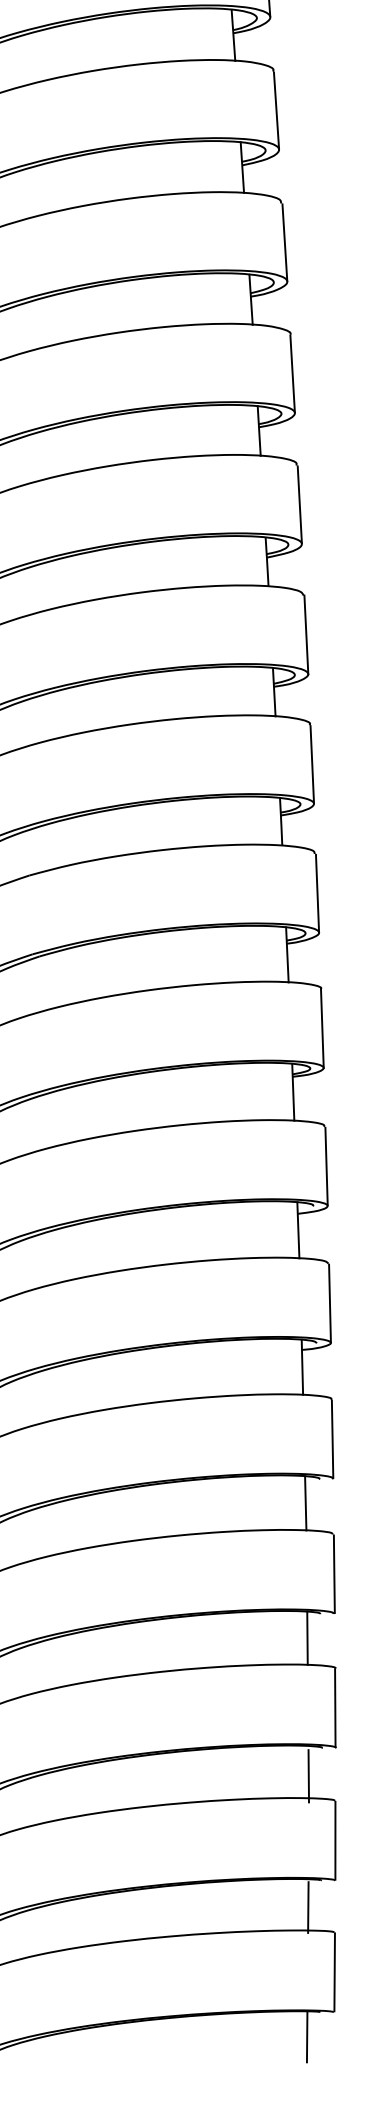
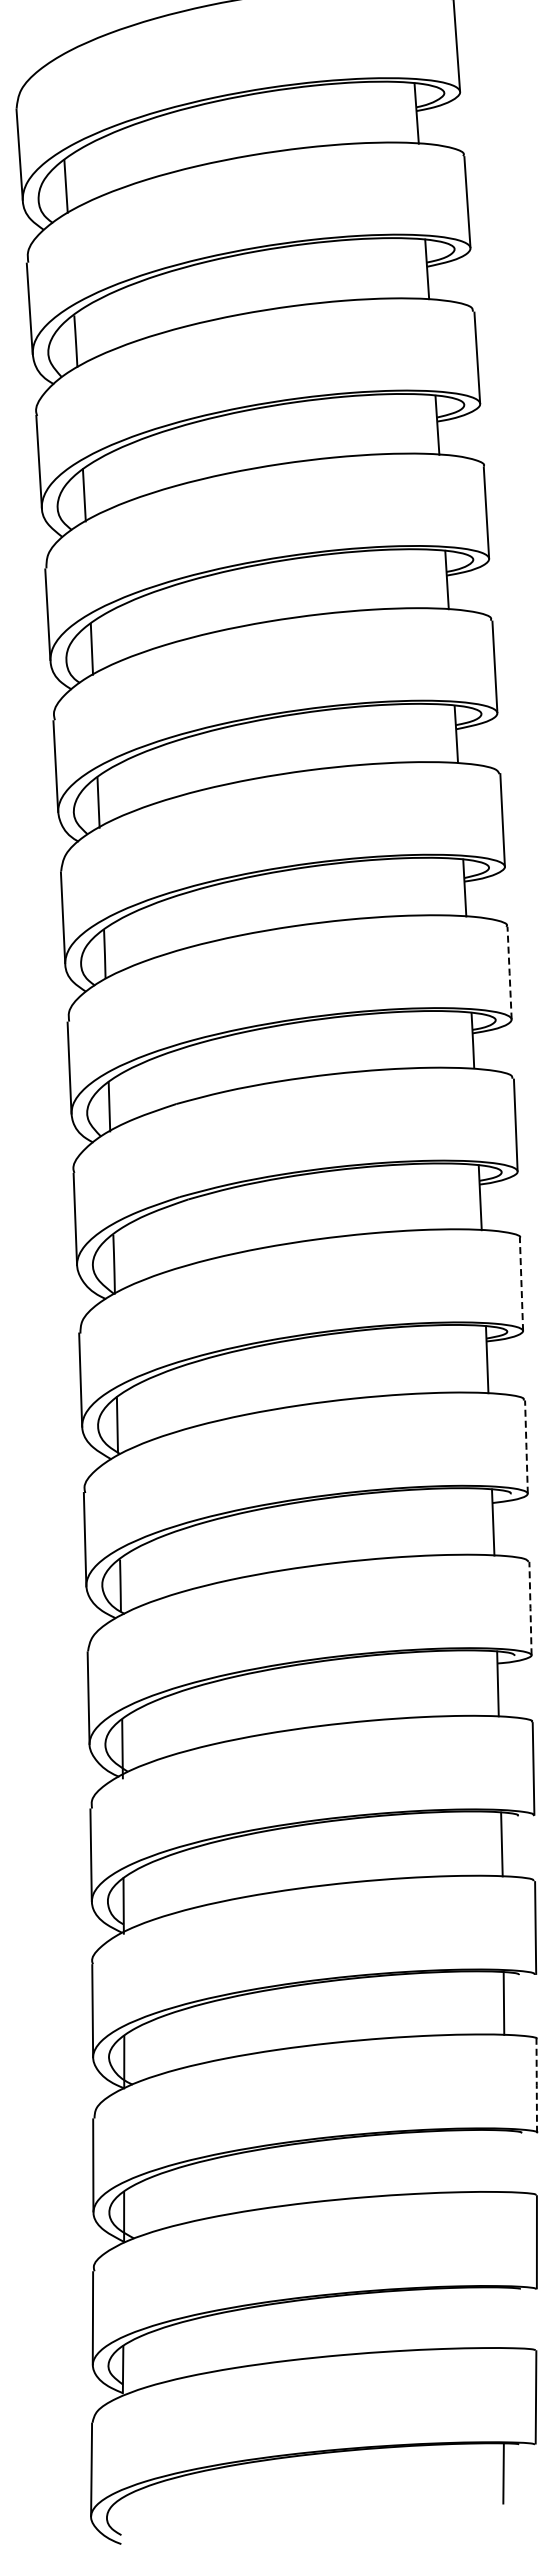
line: (312, 764) -> (509, 973), solid -> dashed
line: (322, 1028) -> (521, 1284), solid -> dashed
line: (326, 1166) -> (526, 1447), solid -> dashed
line: (329, 1303) -> (530, 1608), solid -> dashed
line: (335, 1707) -> (536, 2085), solid -> dashed
line: (308, 1776) -> (505, 2166), removed
line: (307, 1907) -> (504, 2320), removed

